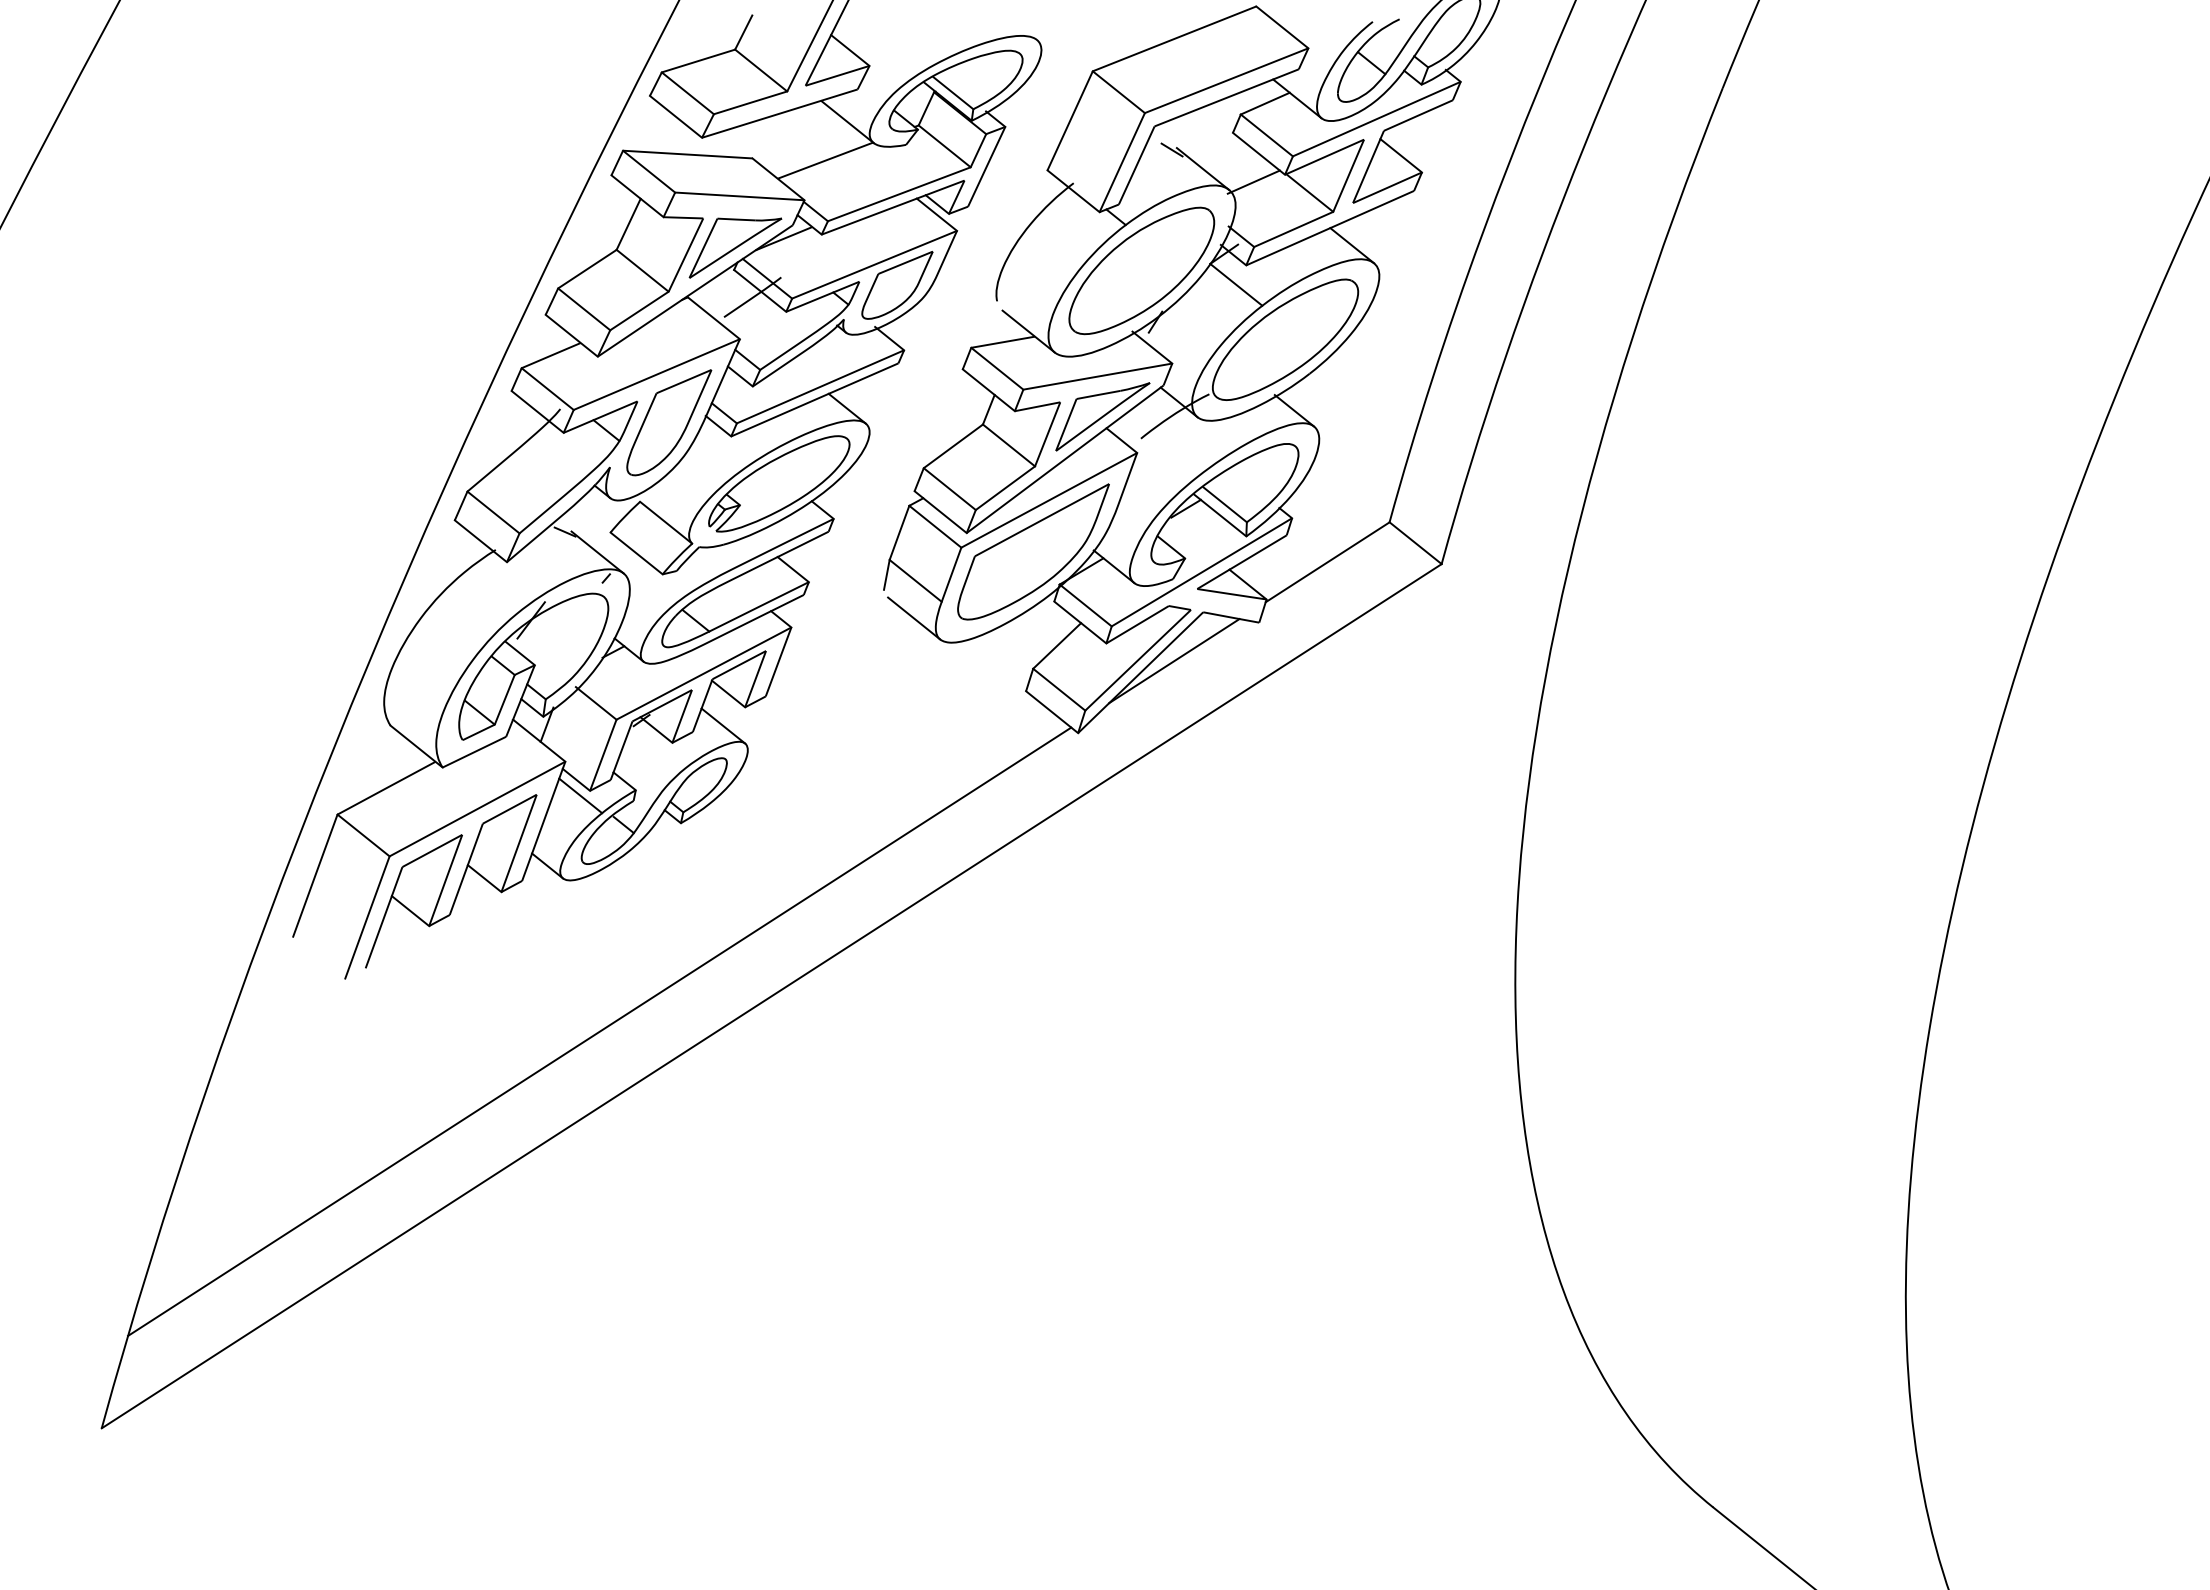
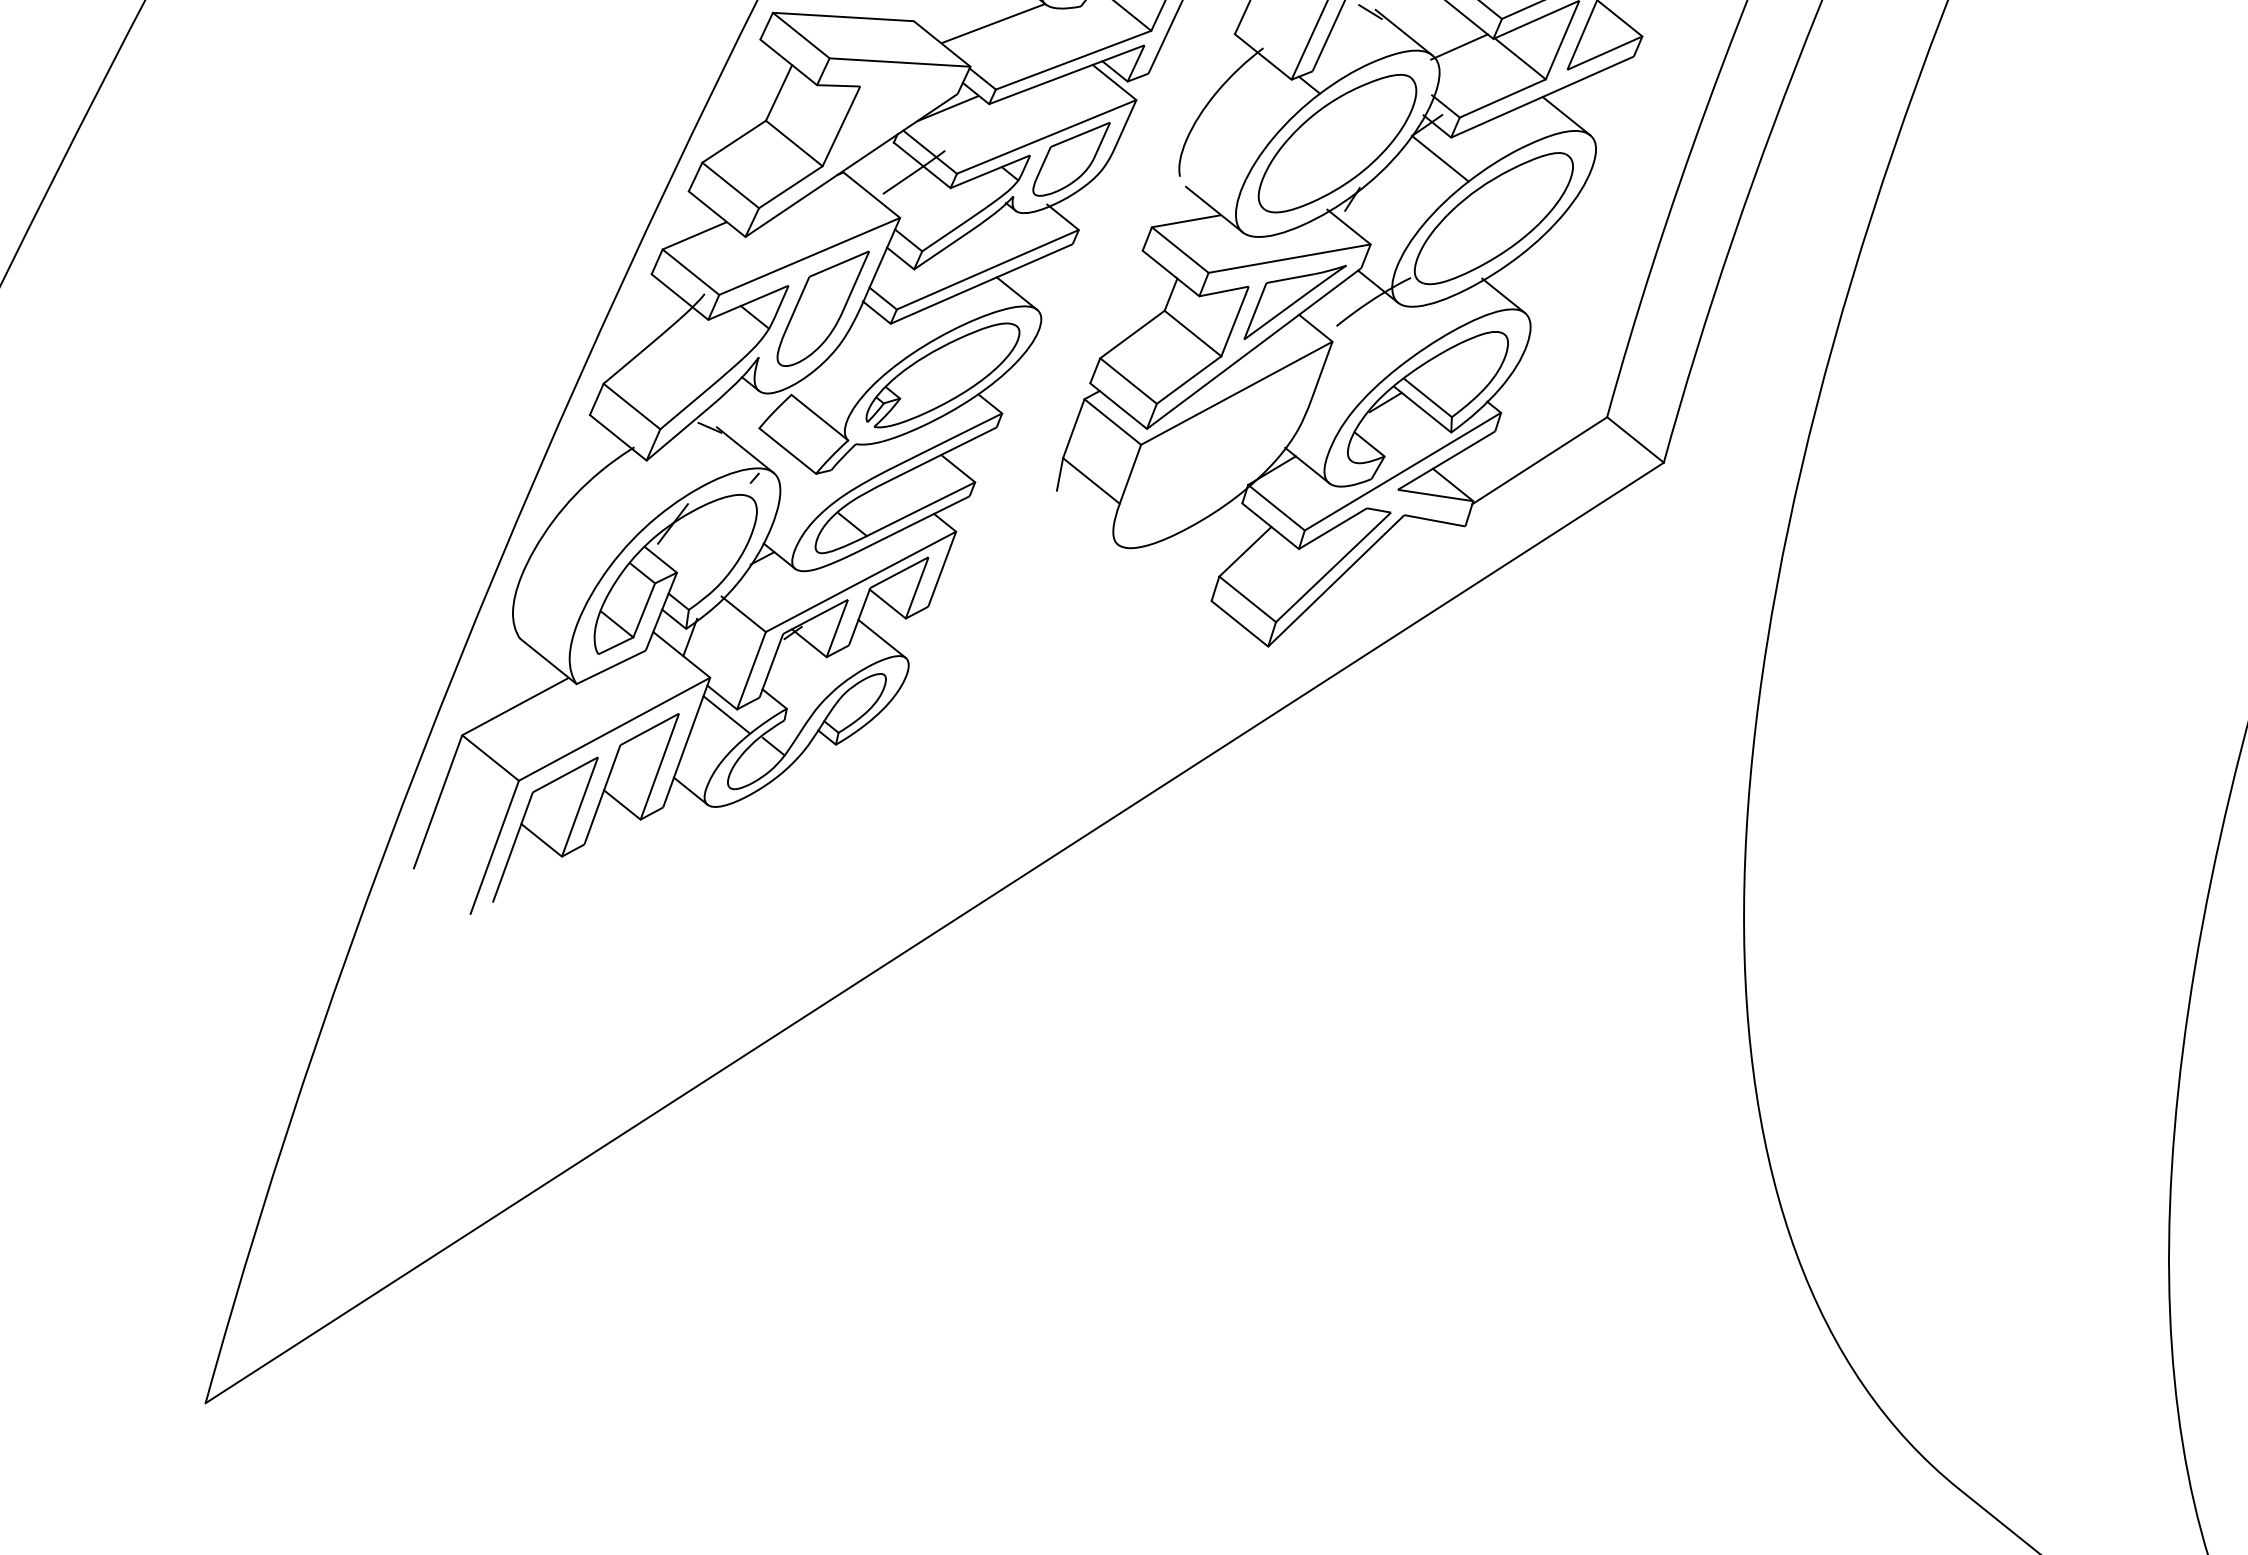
part: (735, 247) -> (895, 118), removed
part: (1033, 551) -> (1219, 448), removed
line: (914, 618) -> (1090, 521), removed
line: (1174, 661) -> (1373, 568), removed
line: (599, 1031) -> (747, 971), removed

